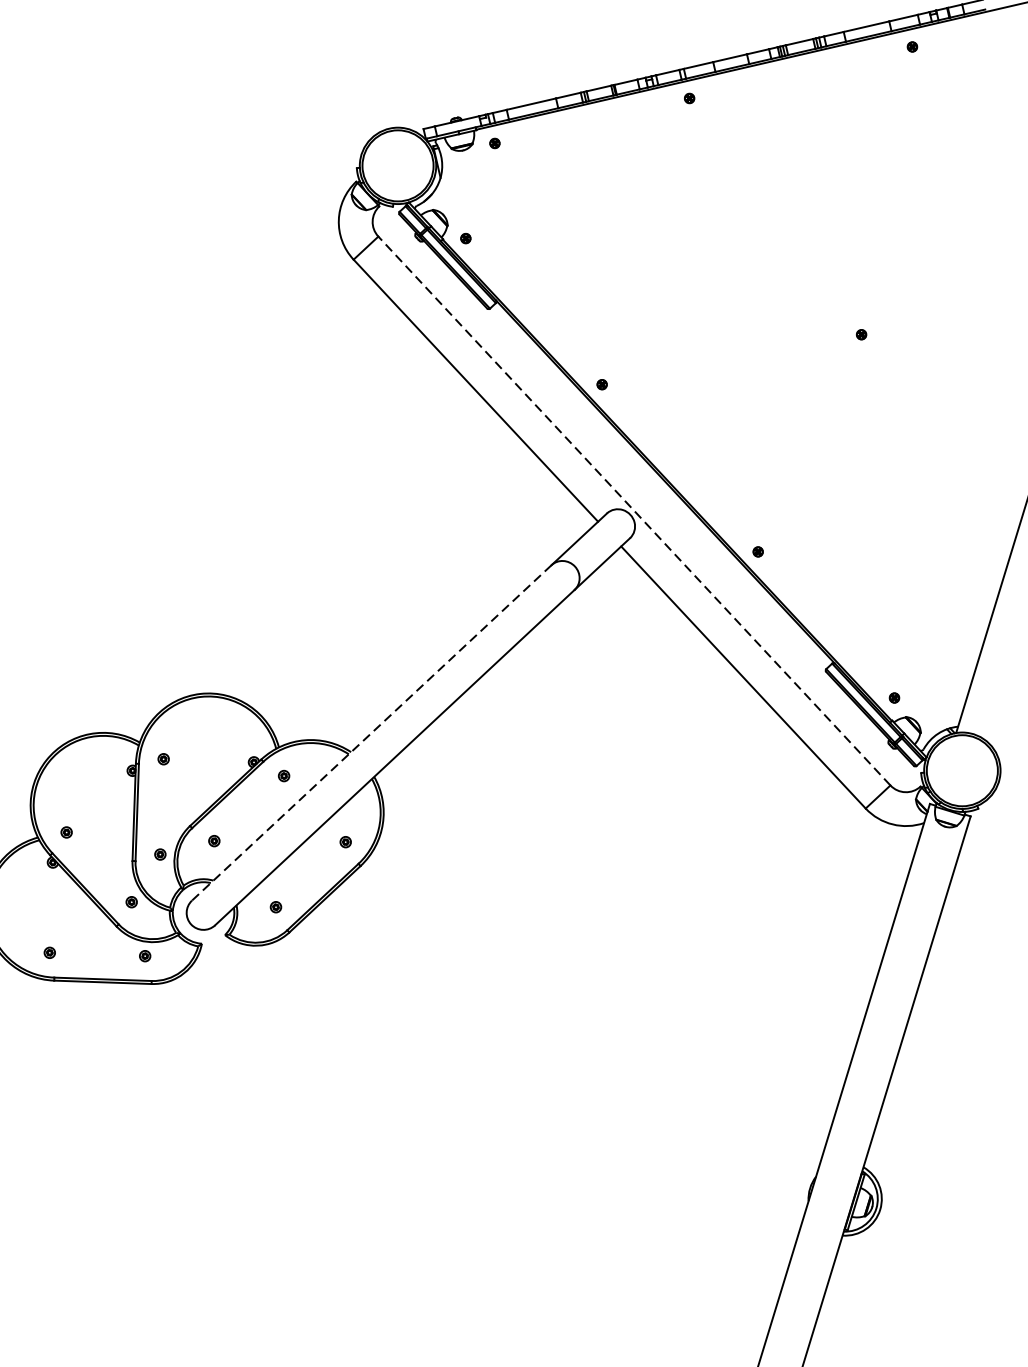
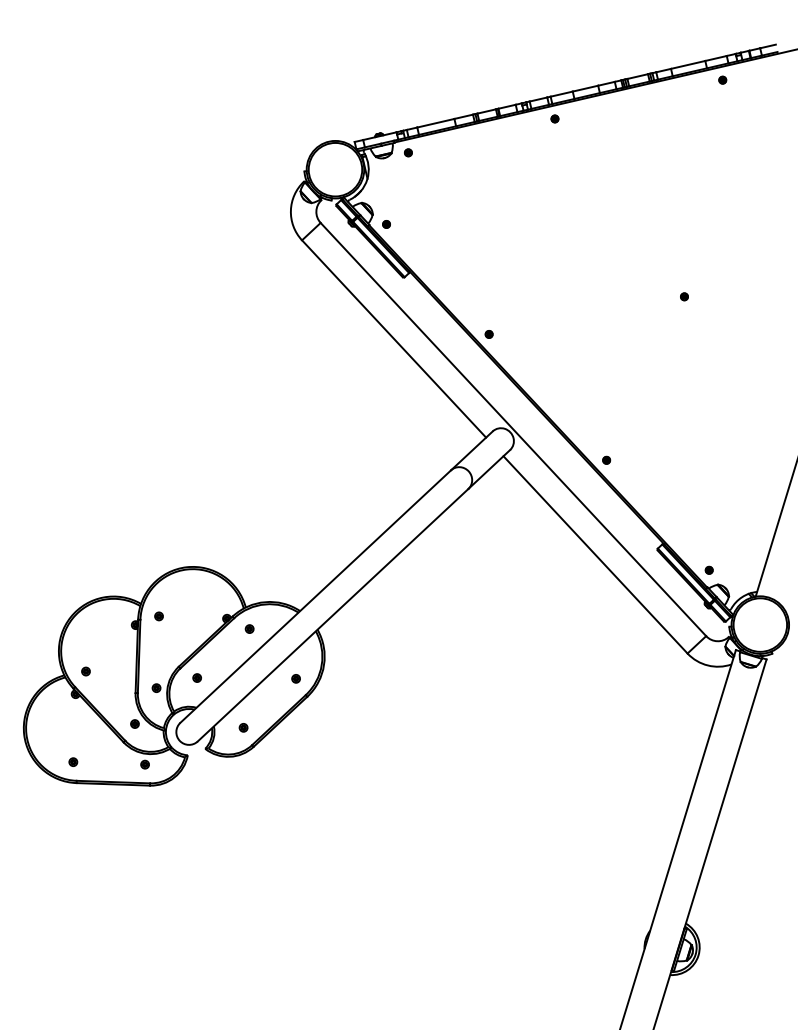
line: (634, 510) -> (513, 429), dashed -> solid
line: (371, 732) -> (315, 596), dashed -> solid

